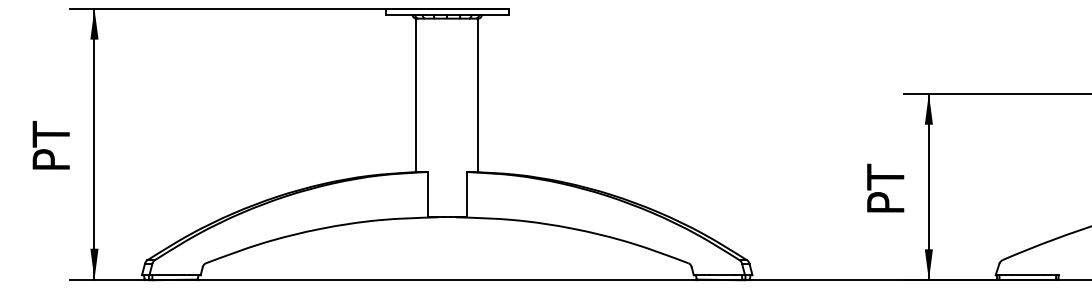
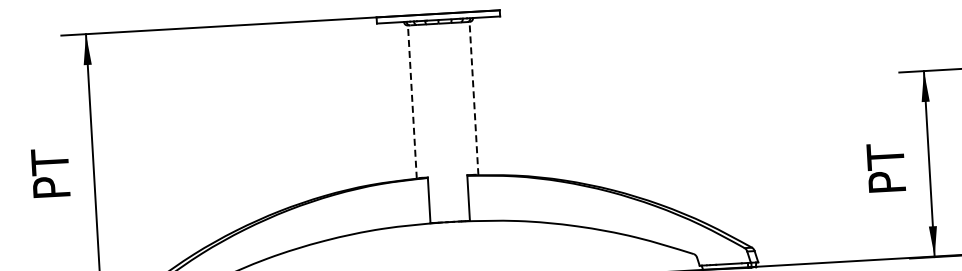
line: (416, 95) -> (412, 102), solid -> dashed
line: (478, 95) -> (474, 98), solid -> dashed

